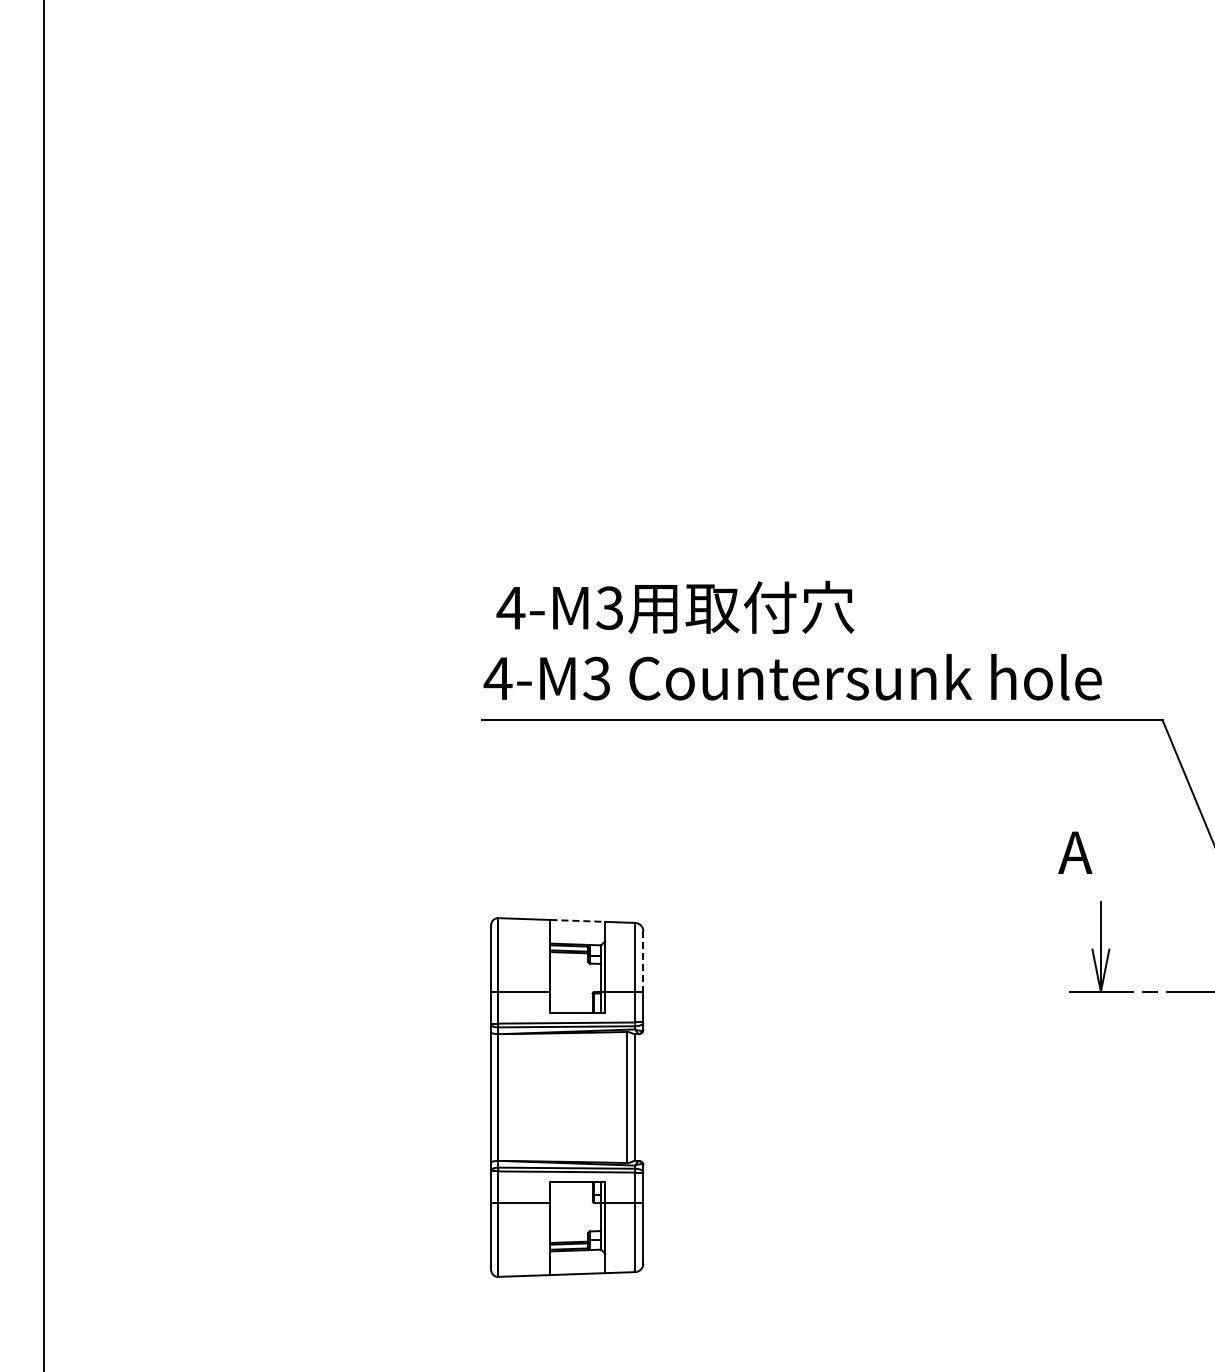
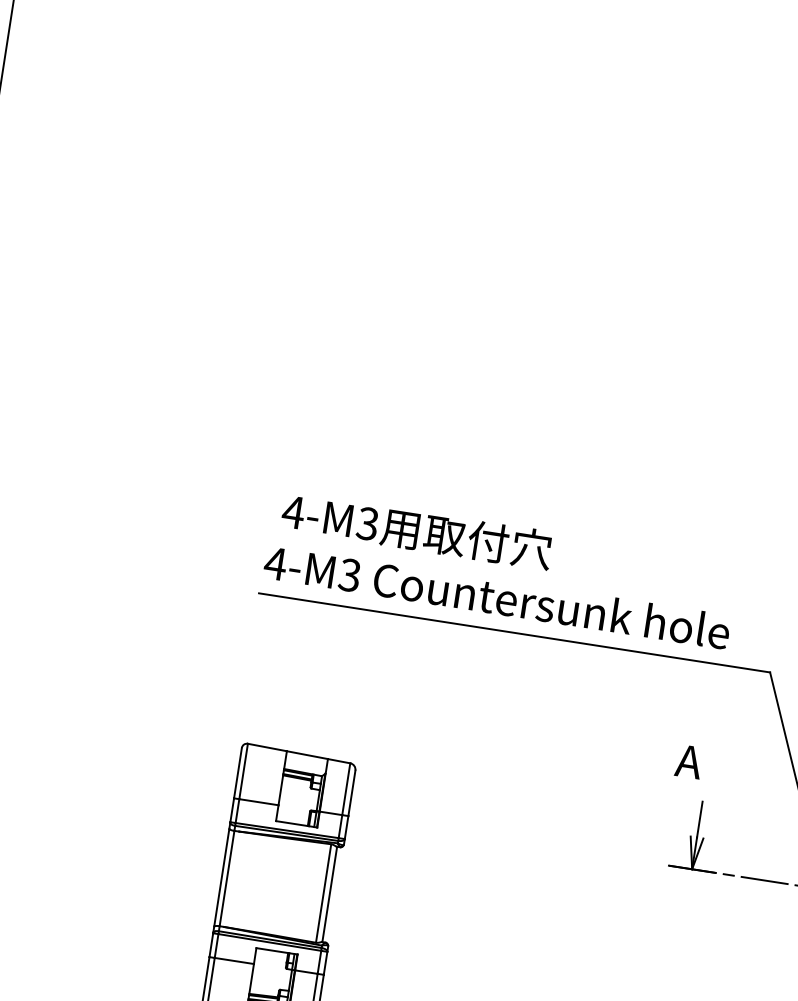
line: (578, 920) -> (307, 754), dashed -> solid
line: (643, 962) -> (351, 794), dashed -> solid

